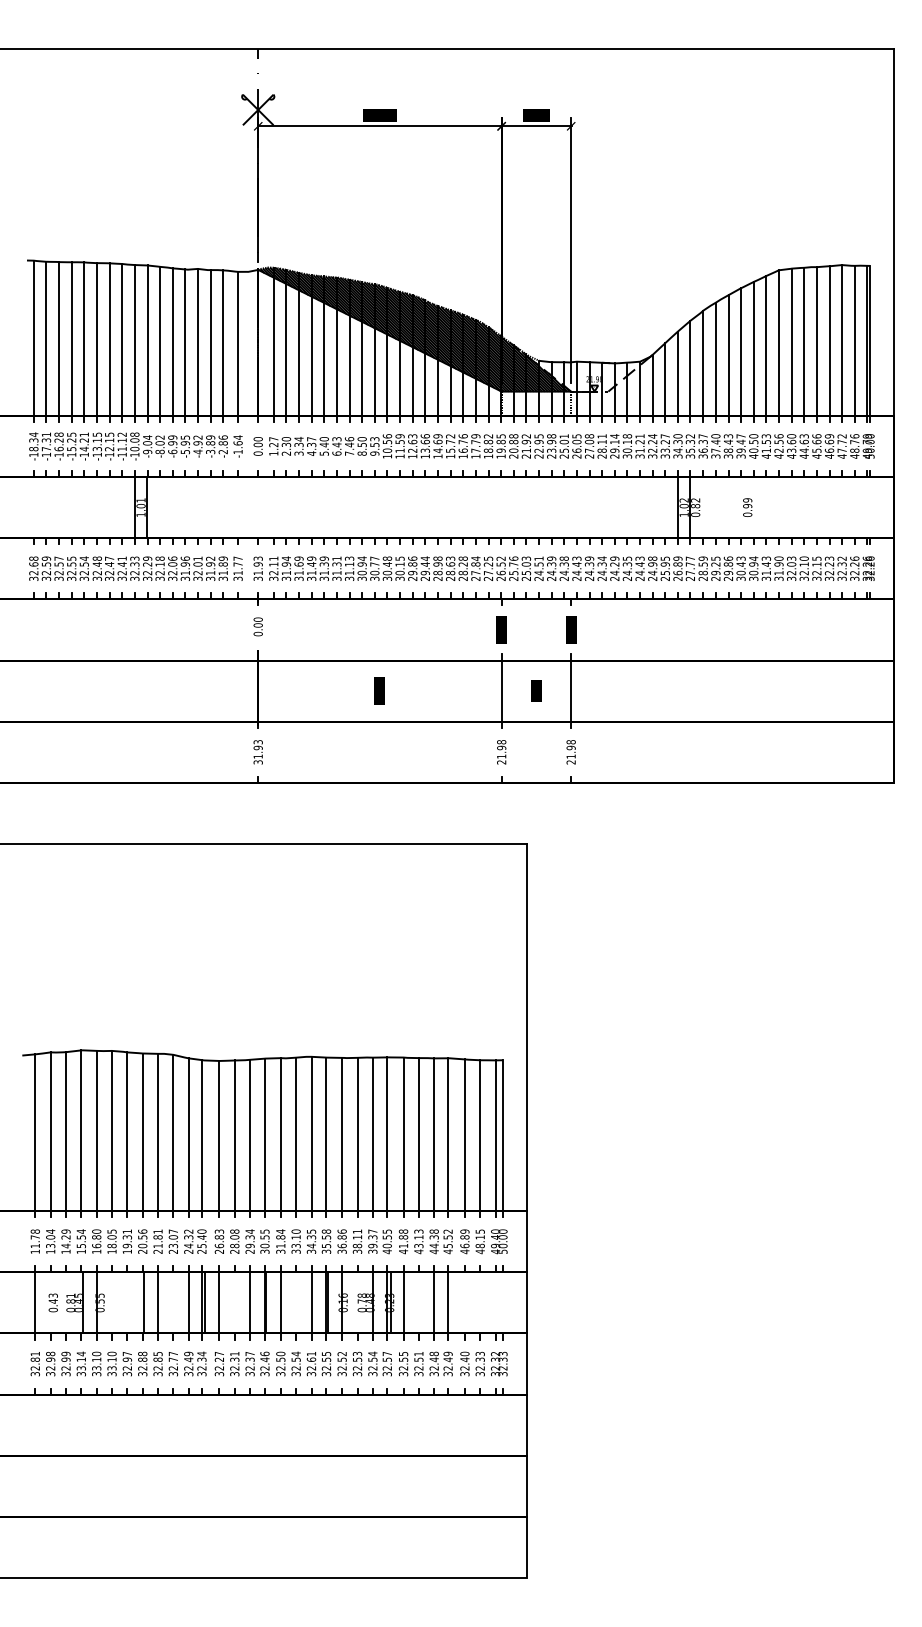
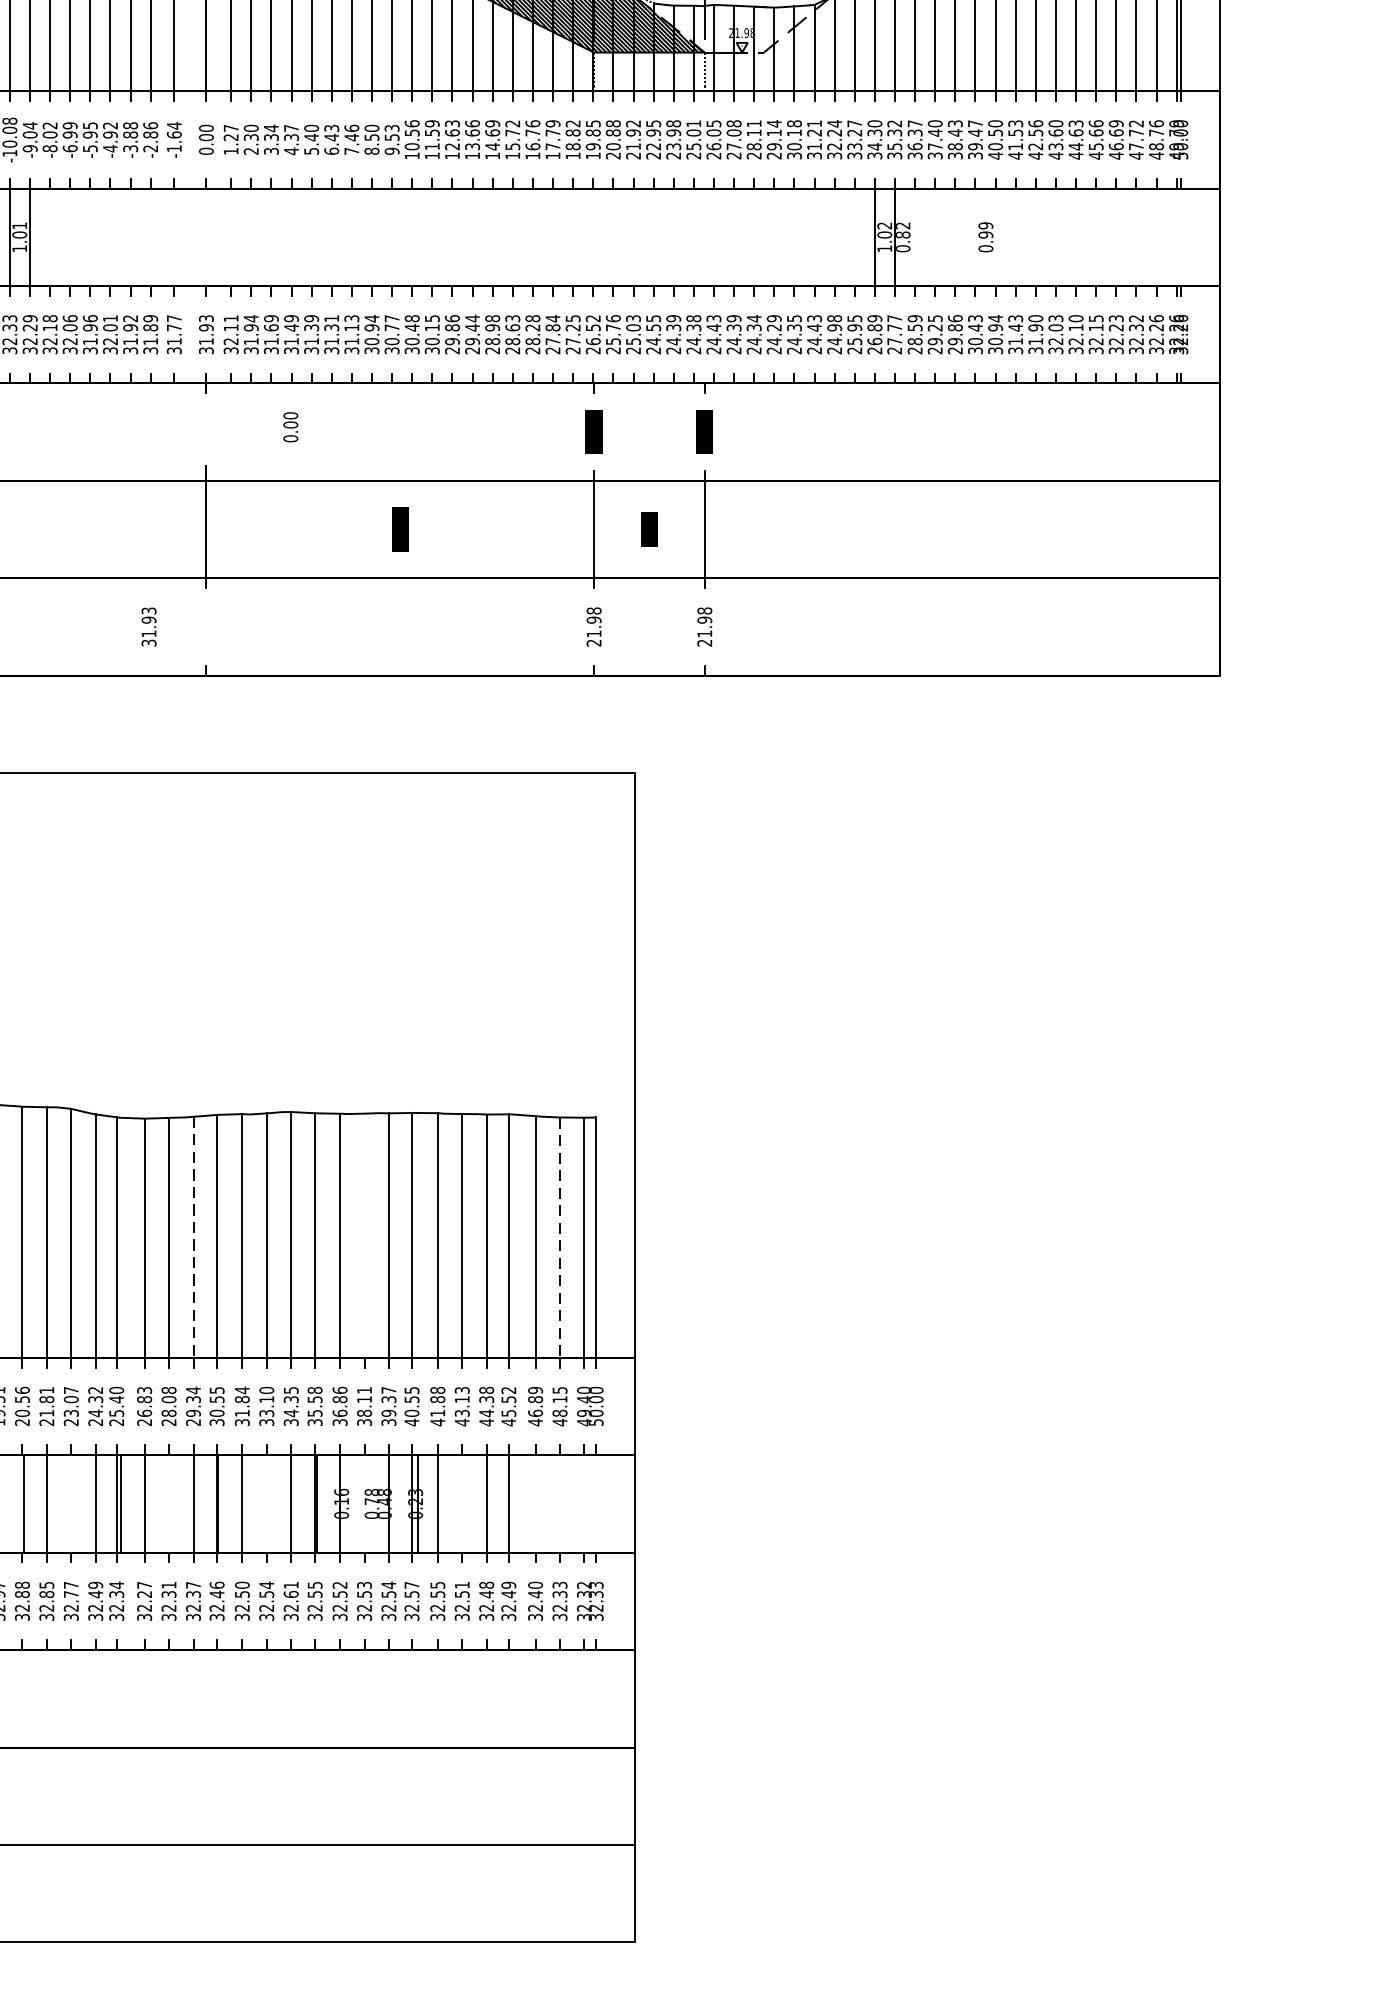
text: (210, 437) -> (130, 125), -3.89 -> -3.88
text: (538, 558) -> (652, 318), 24.51 -> 24.55
text: (257, 626) -> (289, 426), moved
text: (257, 752) -> (147, 627), moved
line: (357, 1134) -> (364, 1235), removed
line: (250, 1135) -> (194, 1237), solid -> dashed
line: (480, 1136) -> (560, 1238), solid -> dashed

